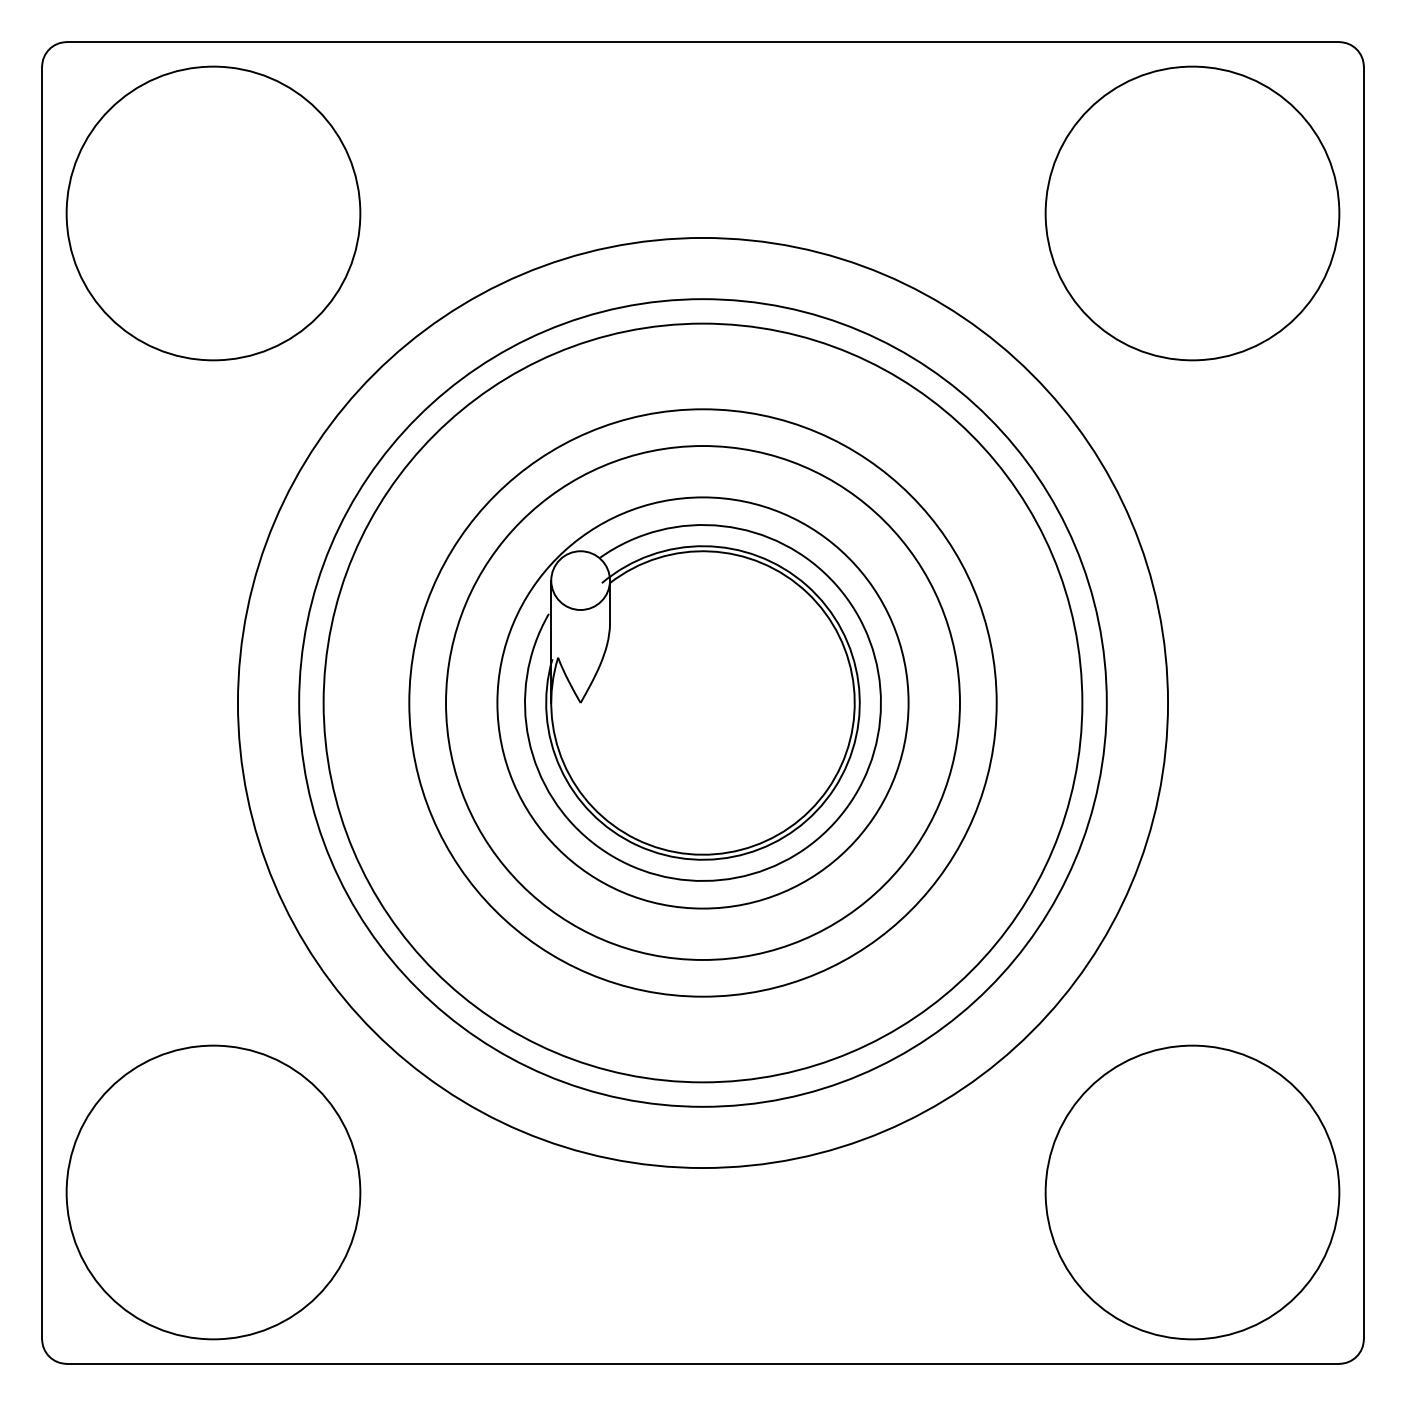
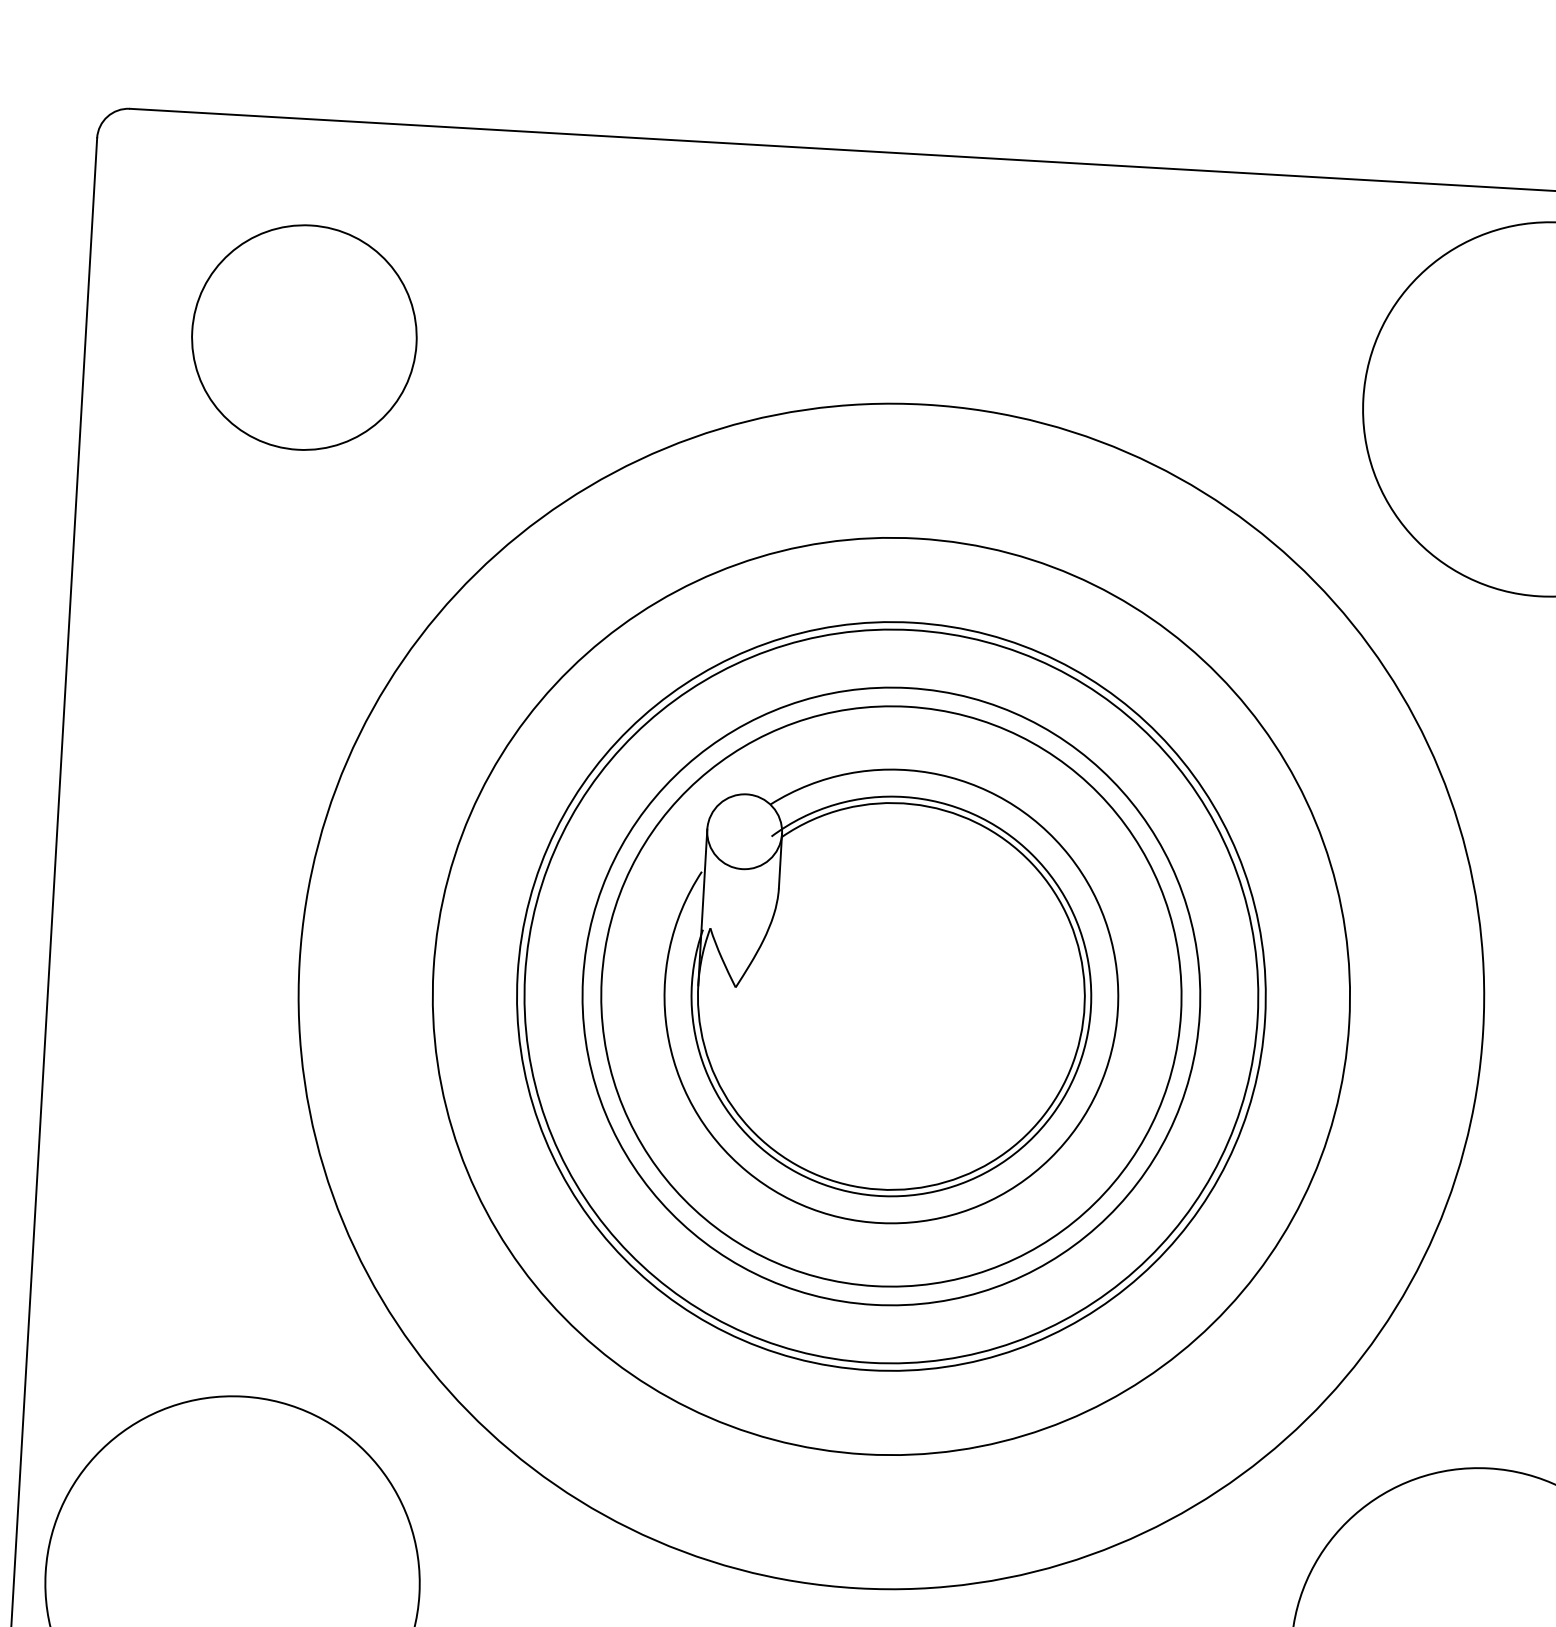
circle: (213, 213) -> (304, 337), size x0.6
circle: (702, 702) -> (890, 995), size x0.6
circle: (702, 702) -> (890, 995), size x0.6
circle: (702, 702) -> (890, 995), size x1.4
circle: (702, 702) -> (890, 995), size x1.4

